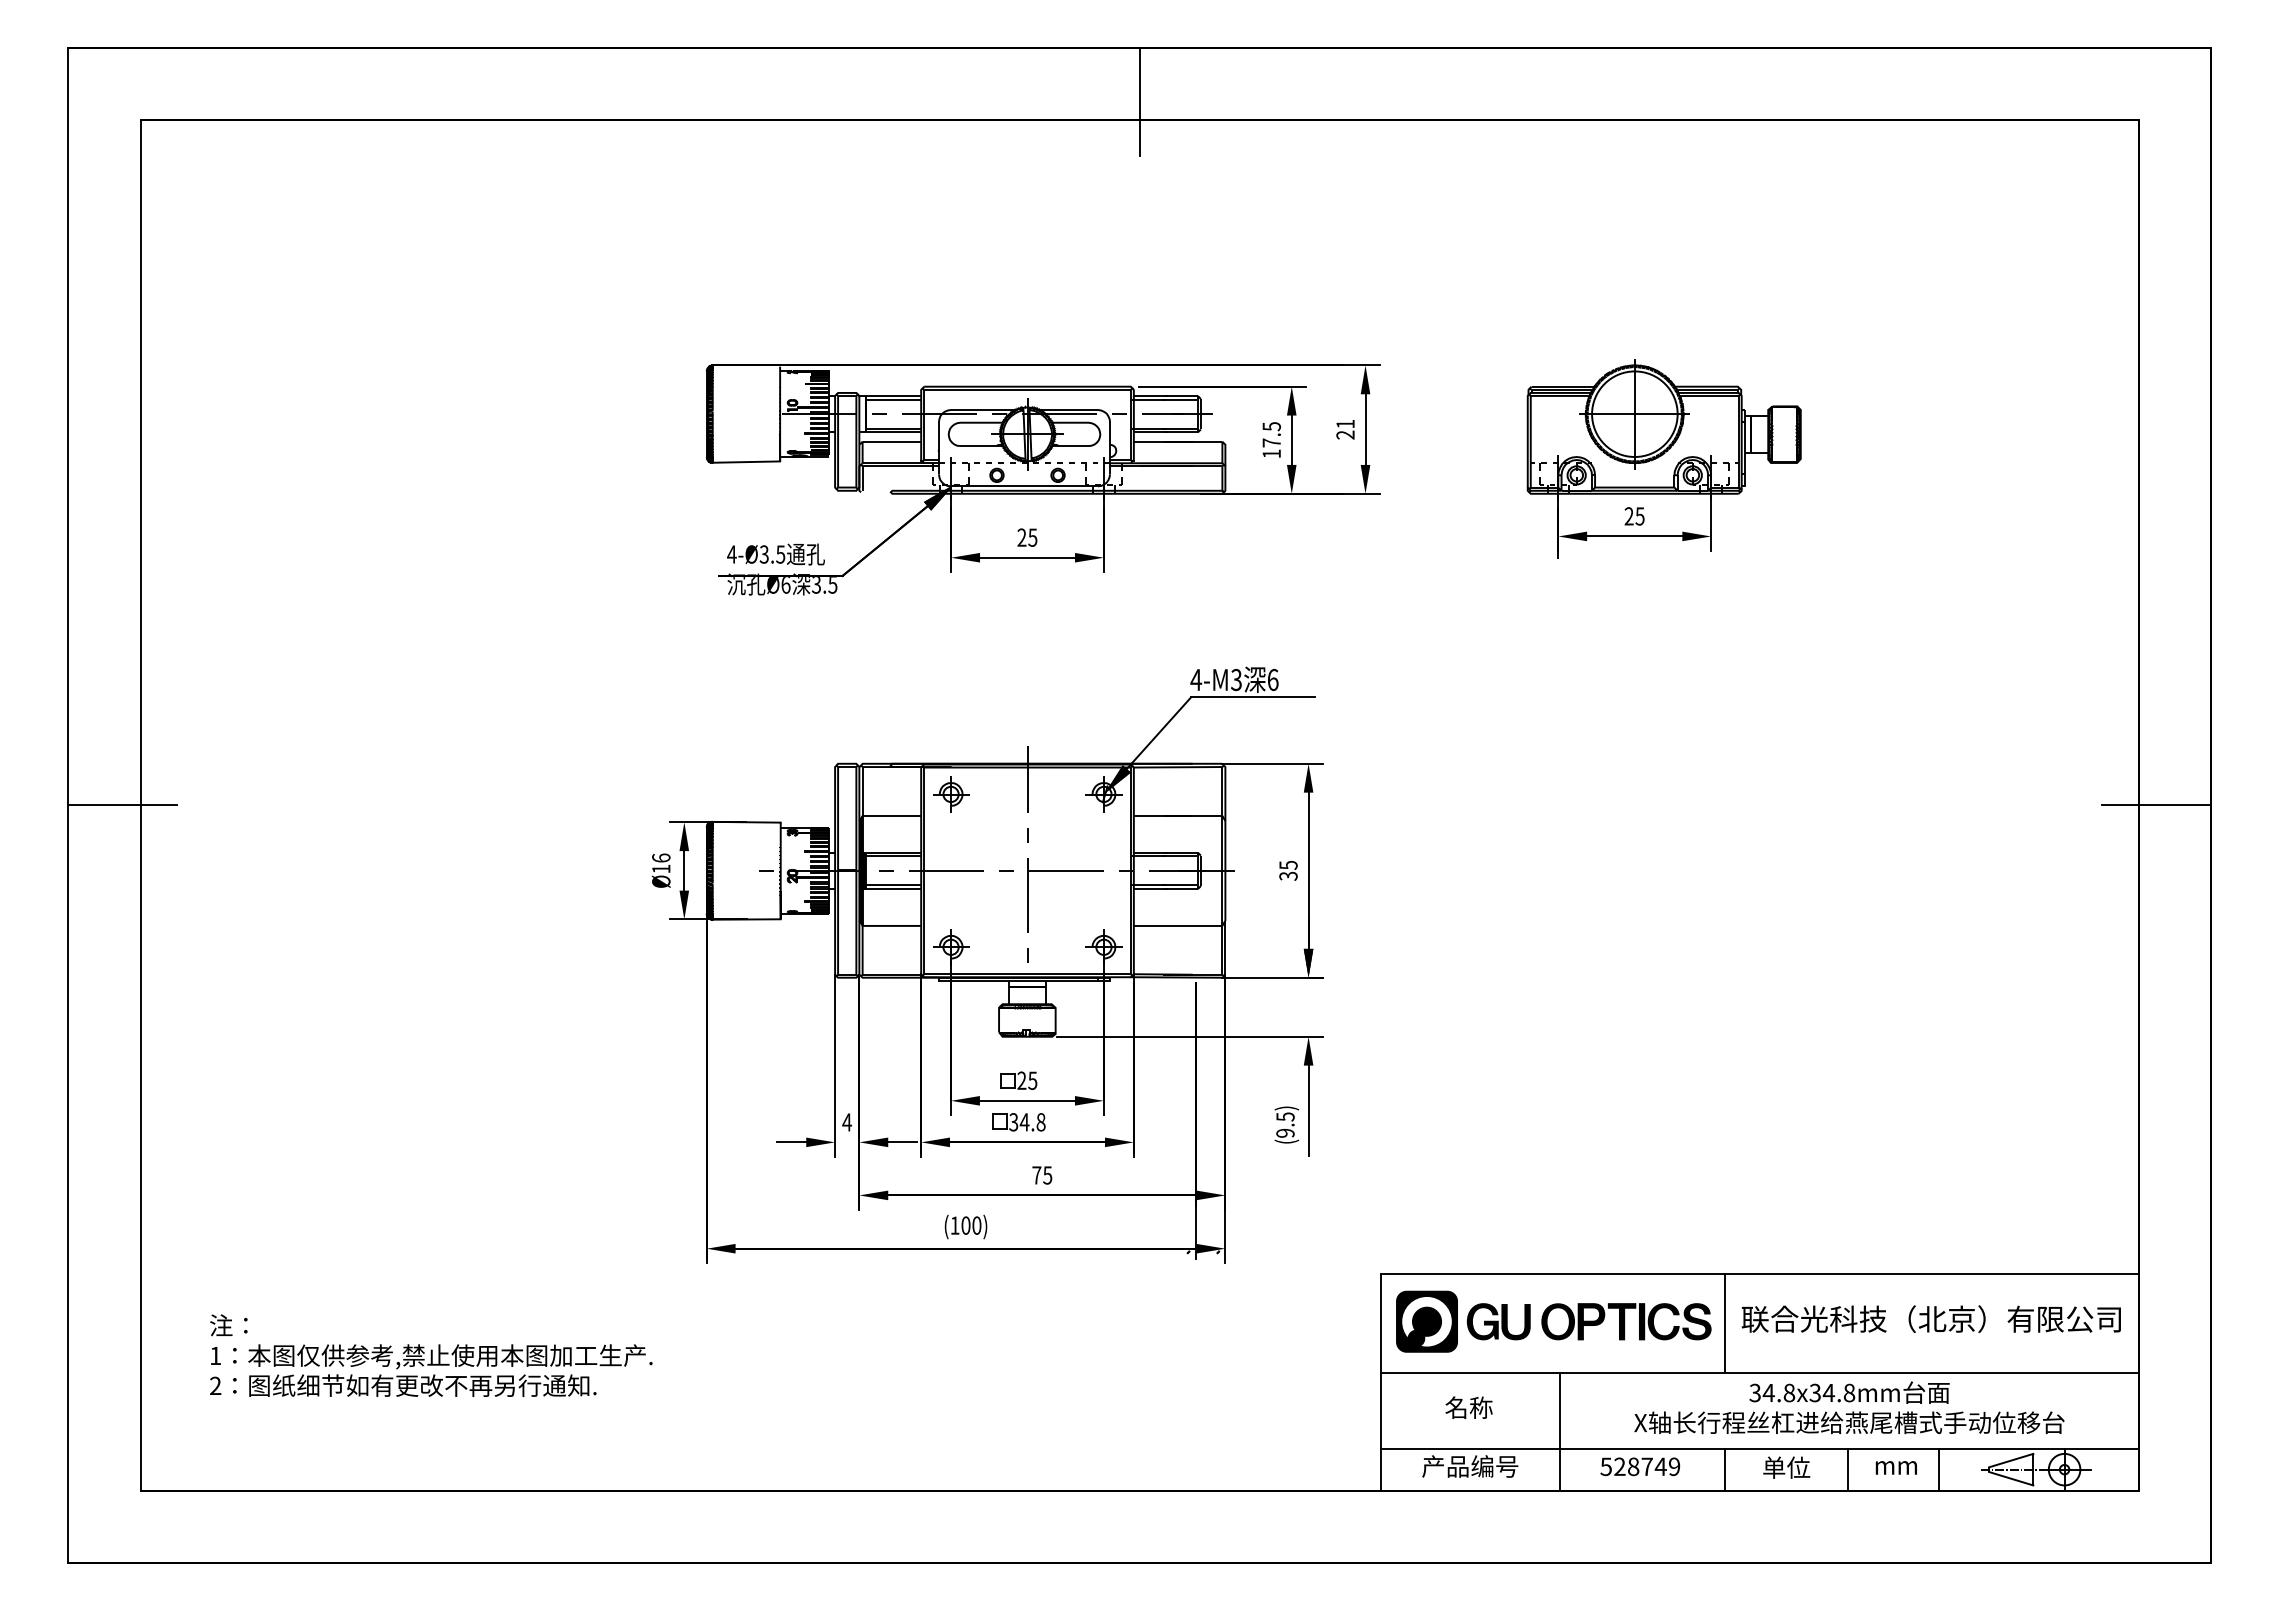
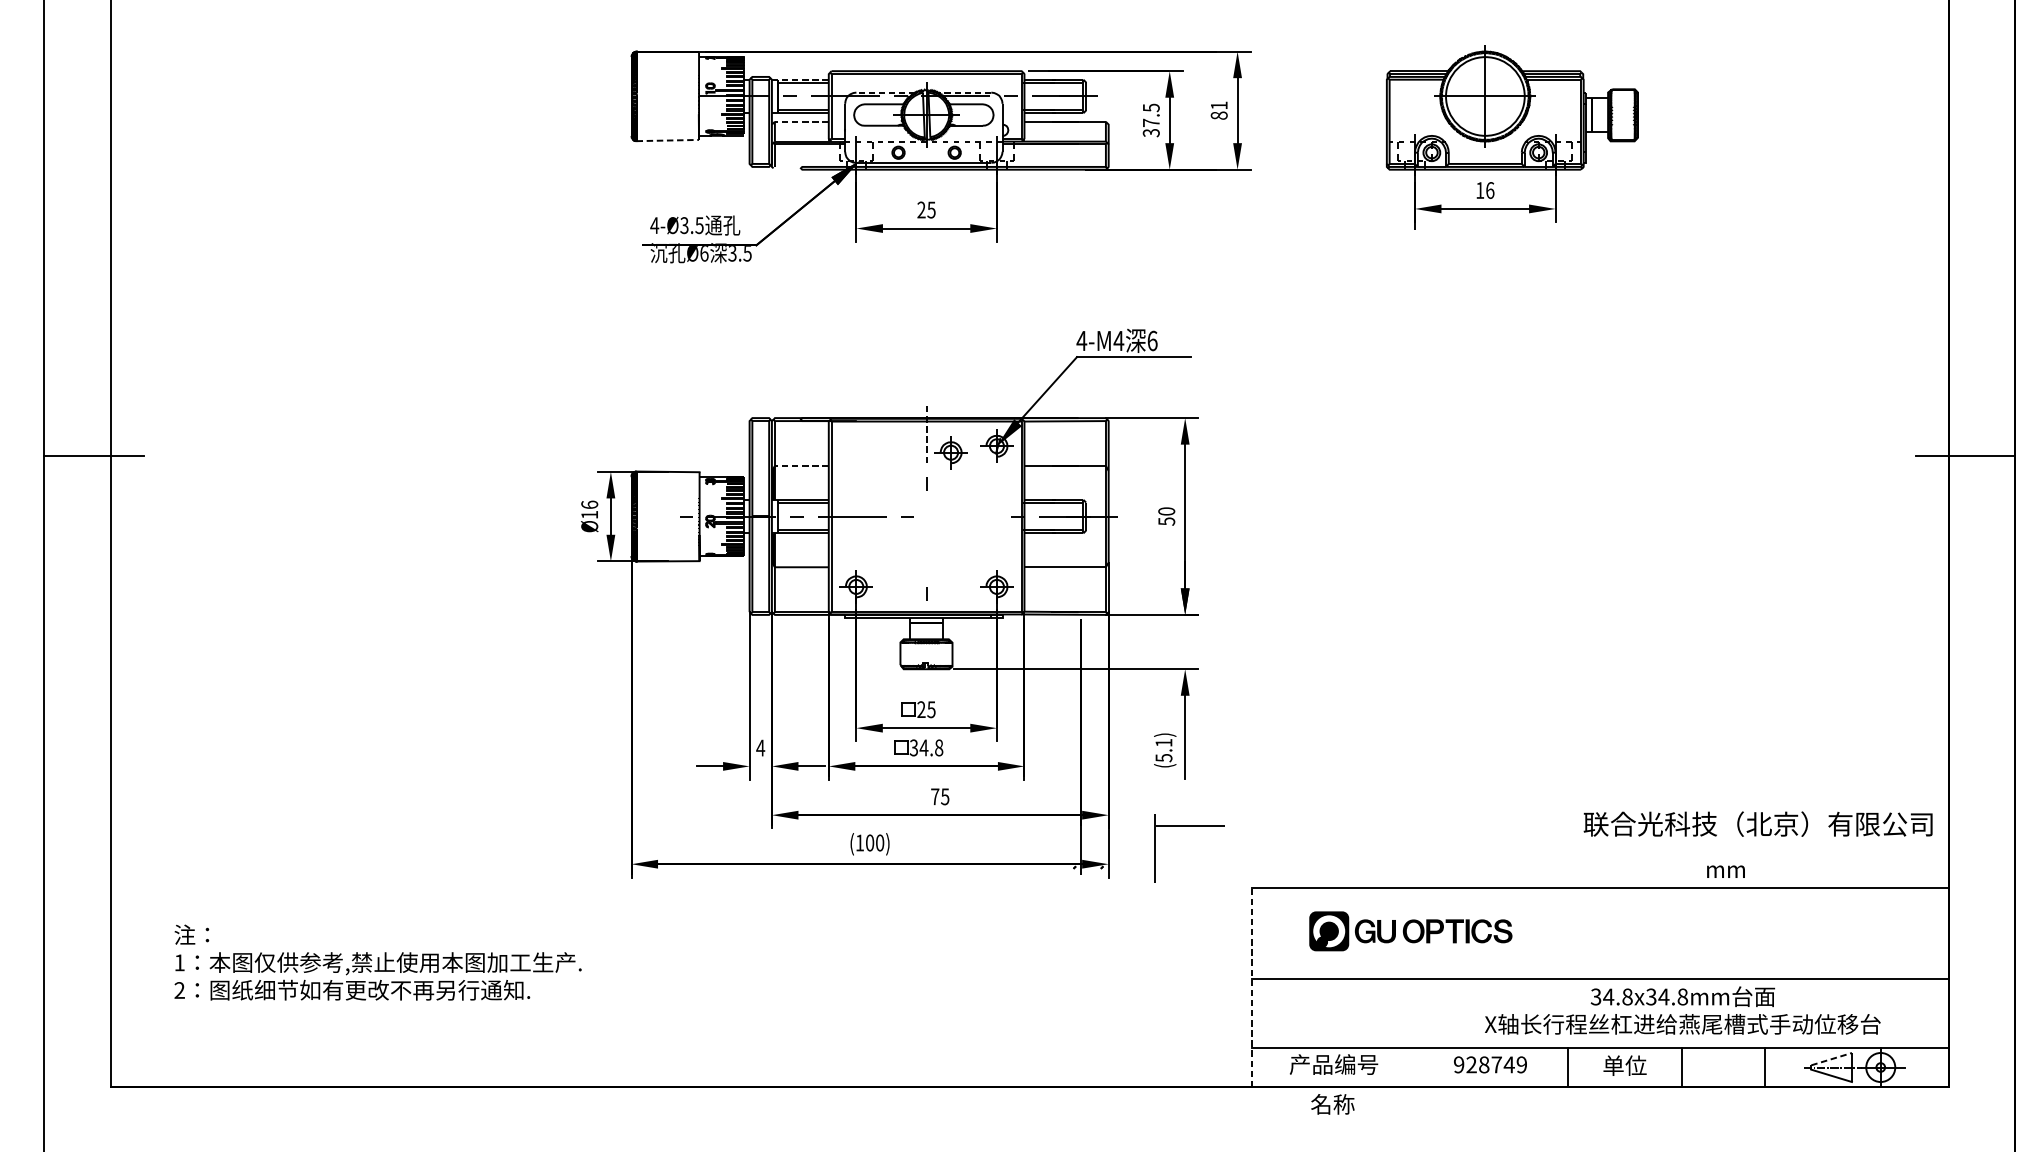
line: (893, 395) -> (803, 79), solid -> dashed
line: (982, 409) -> (885, 92), solid -> dashed
line: (1067, 409) -> (963, 92), solid -> dashed
text: (1345, 434) -> (1219, 115), 21 -> 81
line: (891, 441) -> (801, 121), solid -> dashed
text: (1271, 453) -> (1151, 132), 17.5 -> 37.5
line: (746, 462) -> (668, 140), solid -> dashed
text: (1634, 516) -> (1485, 190), 25 -> 16
text: (1236, 679) -> (1118, 340), 4-M3 -> 4-M4
line: (1028, 778) -> (927, 431), solid -> dashed
part: (951, 794) -> (951, 452), moved
line: (891, 815) -> (801, 465), solid -> dashed
text: (1288, 870) -> (1166, 516), 35 -> 50
fill: (862, 871) -> (774, 517), removed
part: (1065, 871) -> (1189, 826), moved
text: (1285, 1124) -> (1163, 749), (9.5) -> (5.1)
text: (1930, 1318) -> (1757, 823), moved
part: (1553, 1321) -> (1410, 931), size x0.7
line: (1724, 1323) -> (1567, 933), removed
line: (1381, 1382) -> (1252, 987), solid -> dashed
text: (1468, 1407) -> (1332, 1104), moved
line: (1559, 1431) -> (1416, 1032), removed
line: (2011, 1460) -> (1831, 1059), solid -> dashed
text: (1605, 1466) -> (1458, 1064), 528749 -> 928749
text: (1895, 1467) -> (1725, 871), moved

